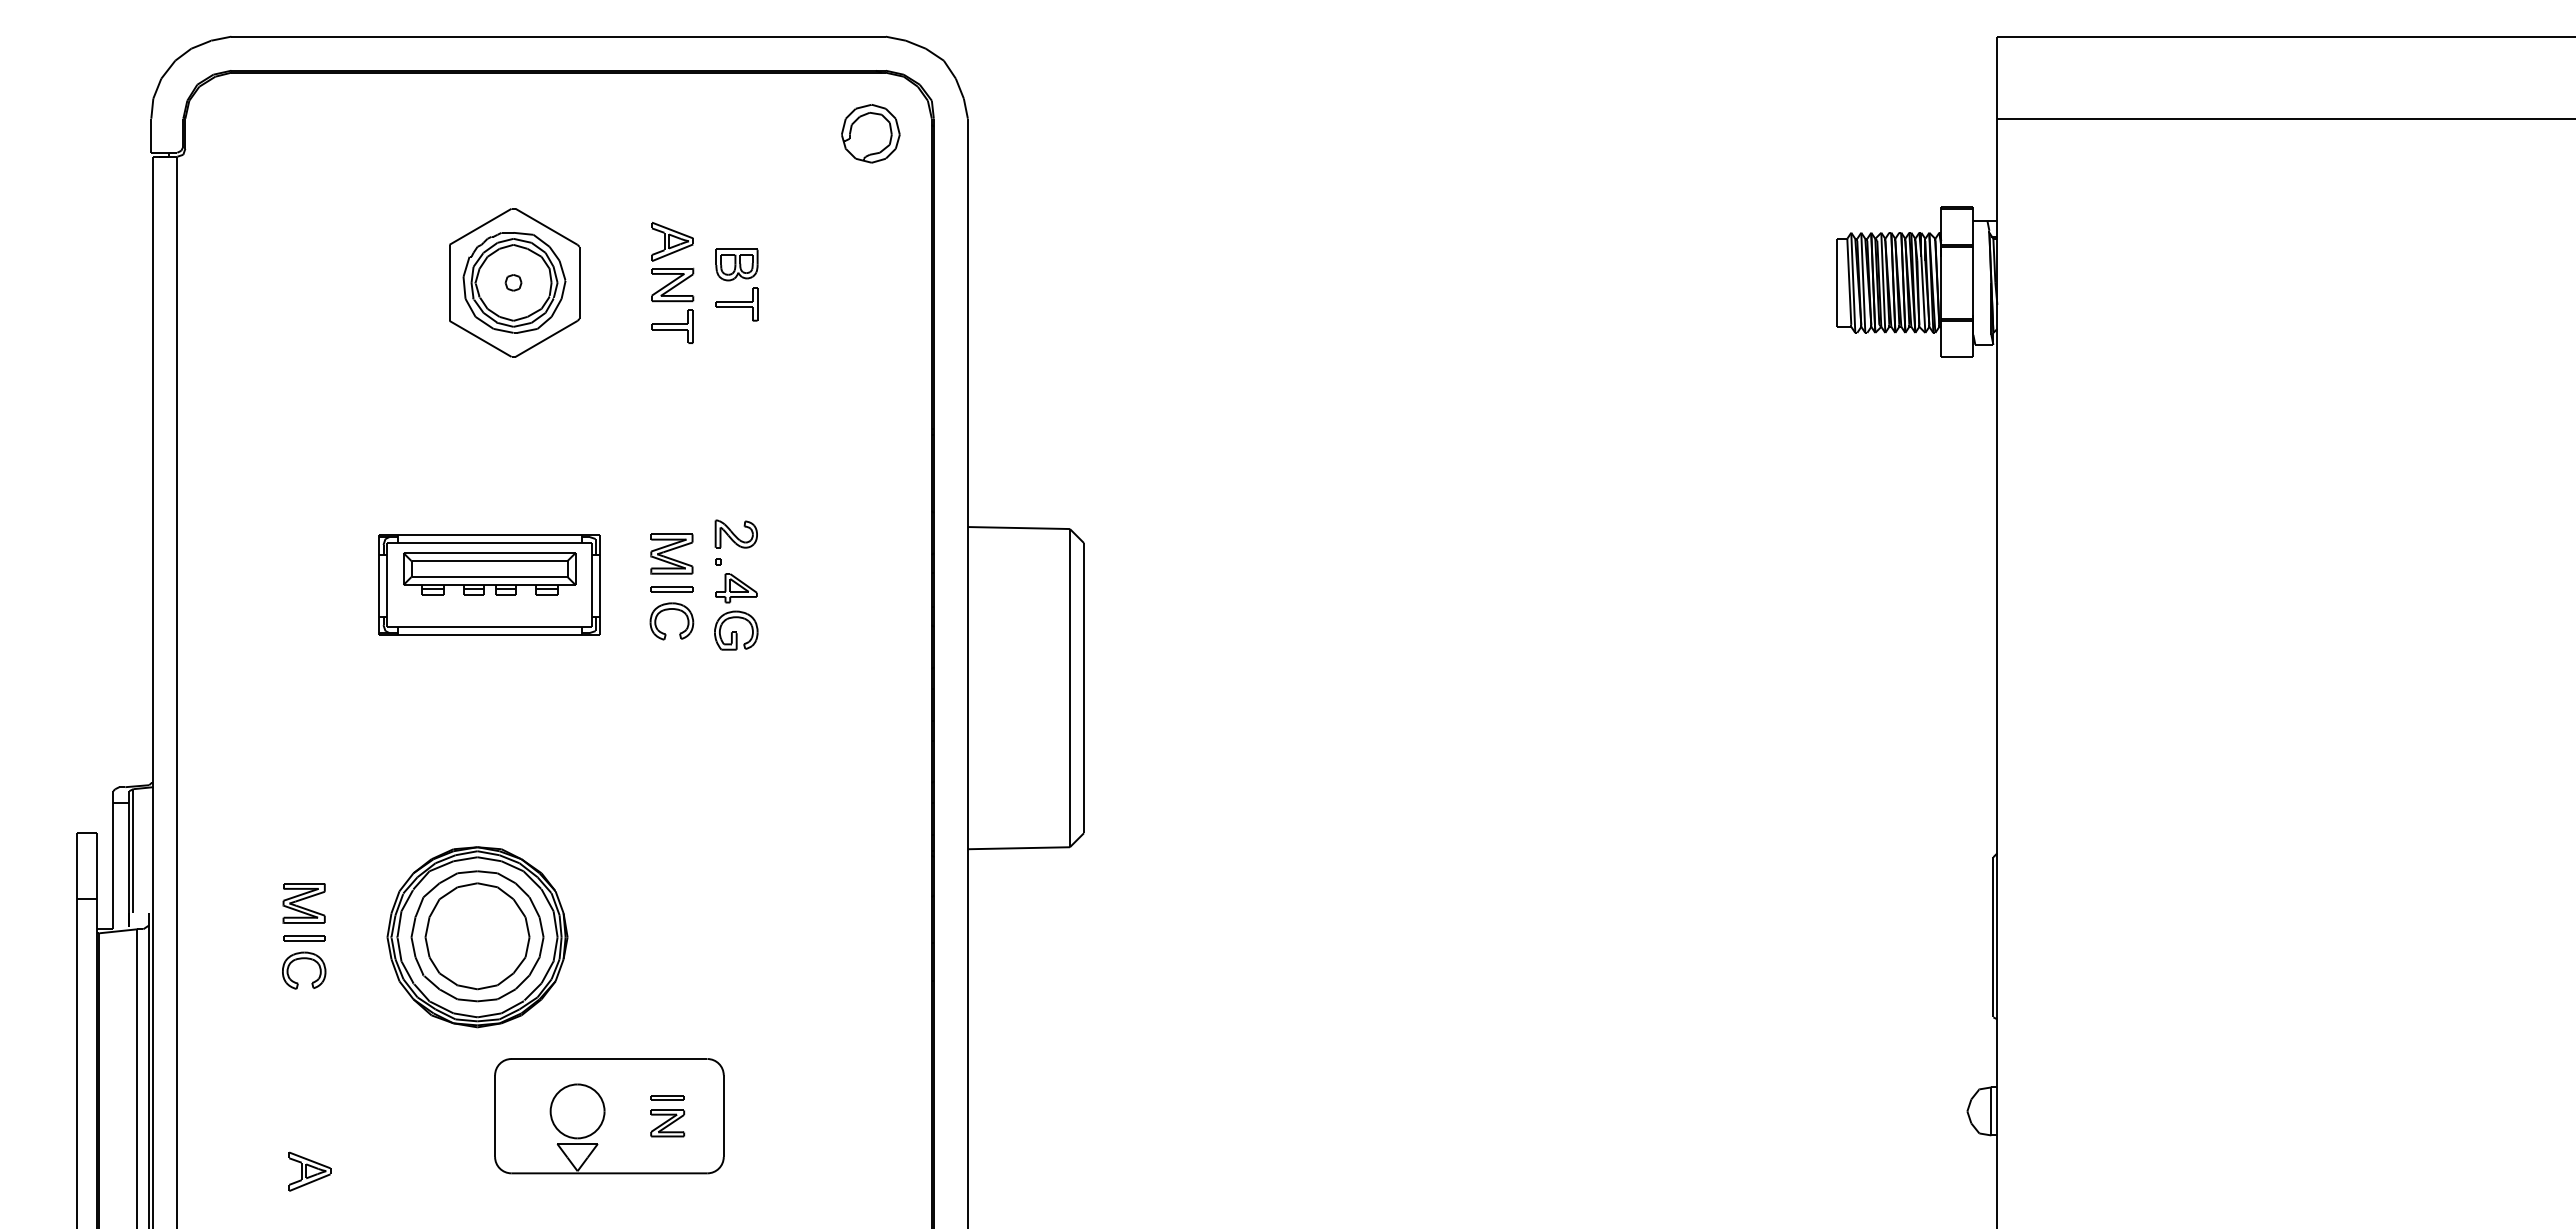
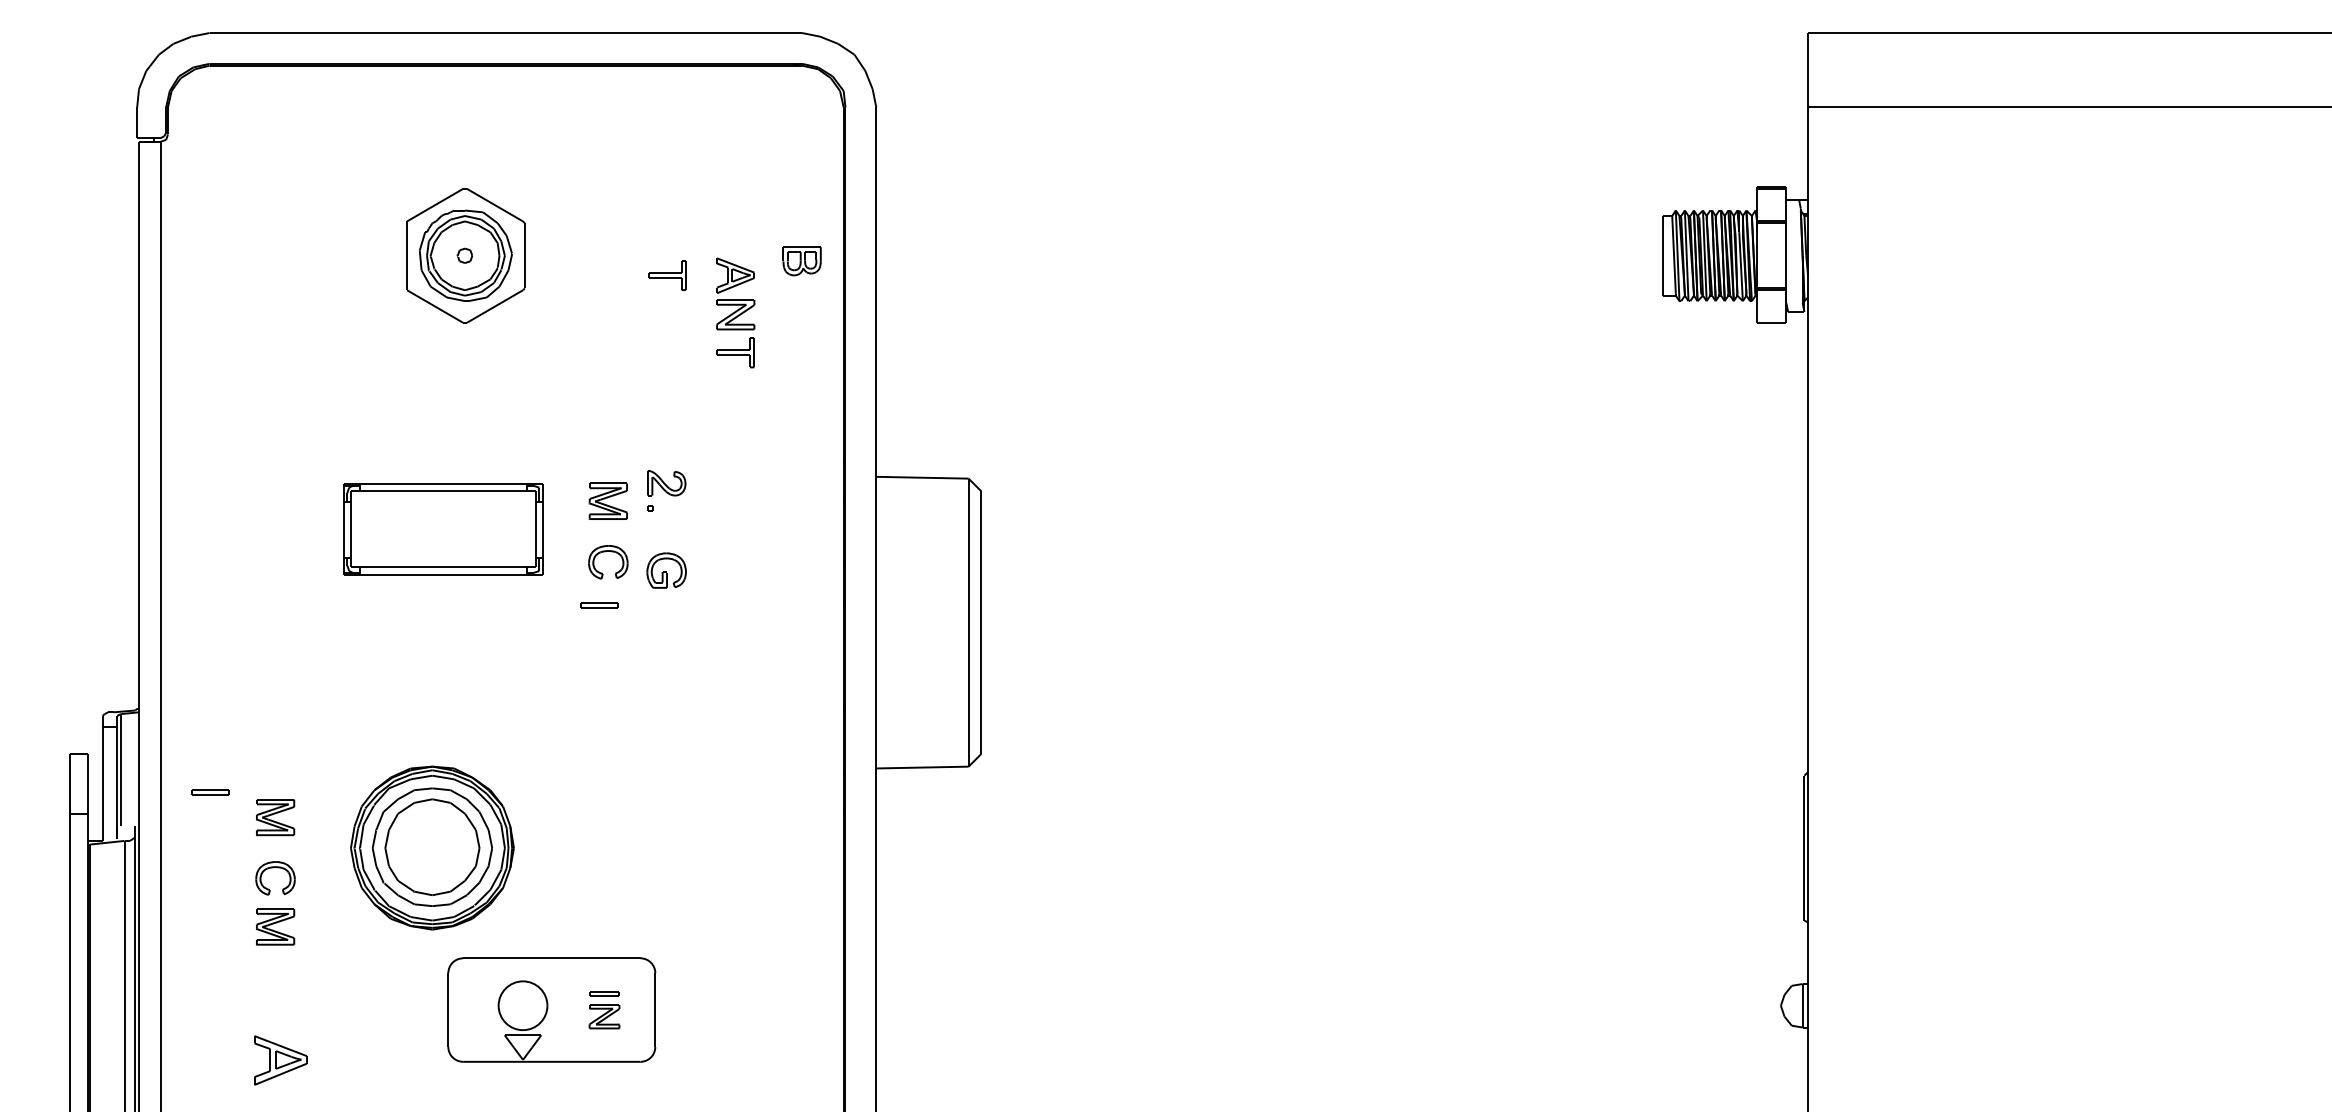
part: (870, 133) -> (788, 120), removed
part: (736, 264) -> (801, 260), moved
part: (672, 282) -> (735, 312), moved
part: (489, 573) -> (443, 518), removed
part: (736, 588) -> (666, 532), removed
part: (671, 589) -> (598, 605), moved
part: (304, 938) -> (210, 792), moved
part: (303, 1024) -> (274, 927), added
part: (309, 1171) -> (280, 1060), size x1.4

